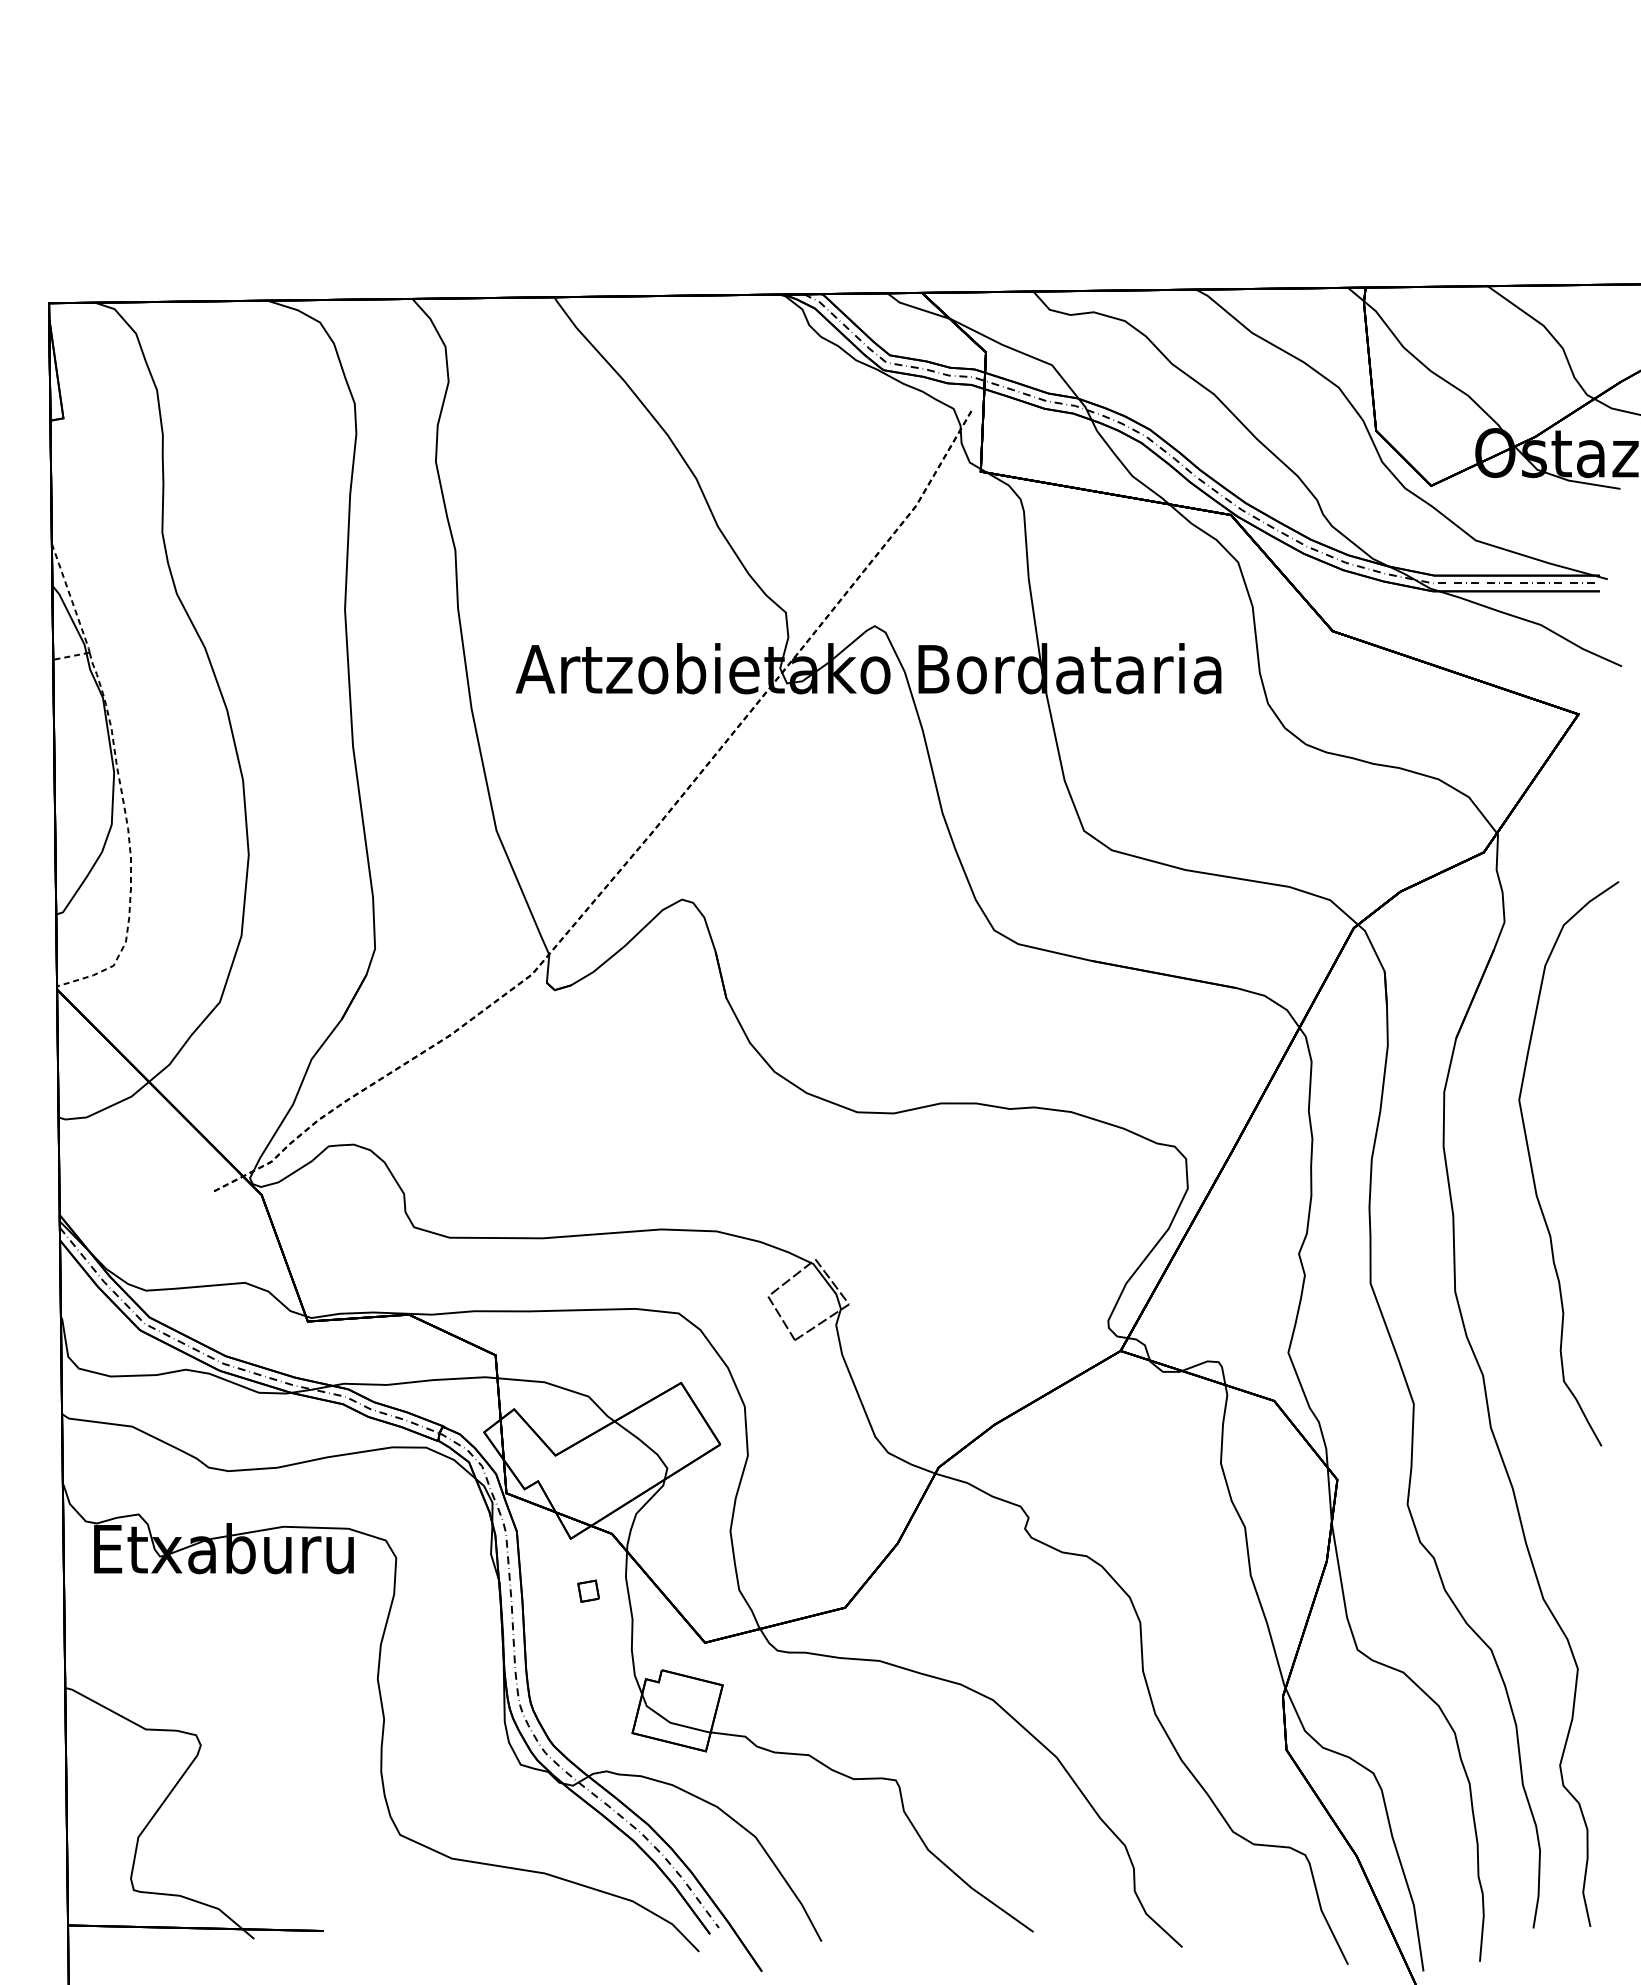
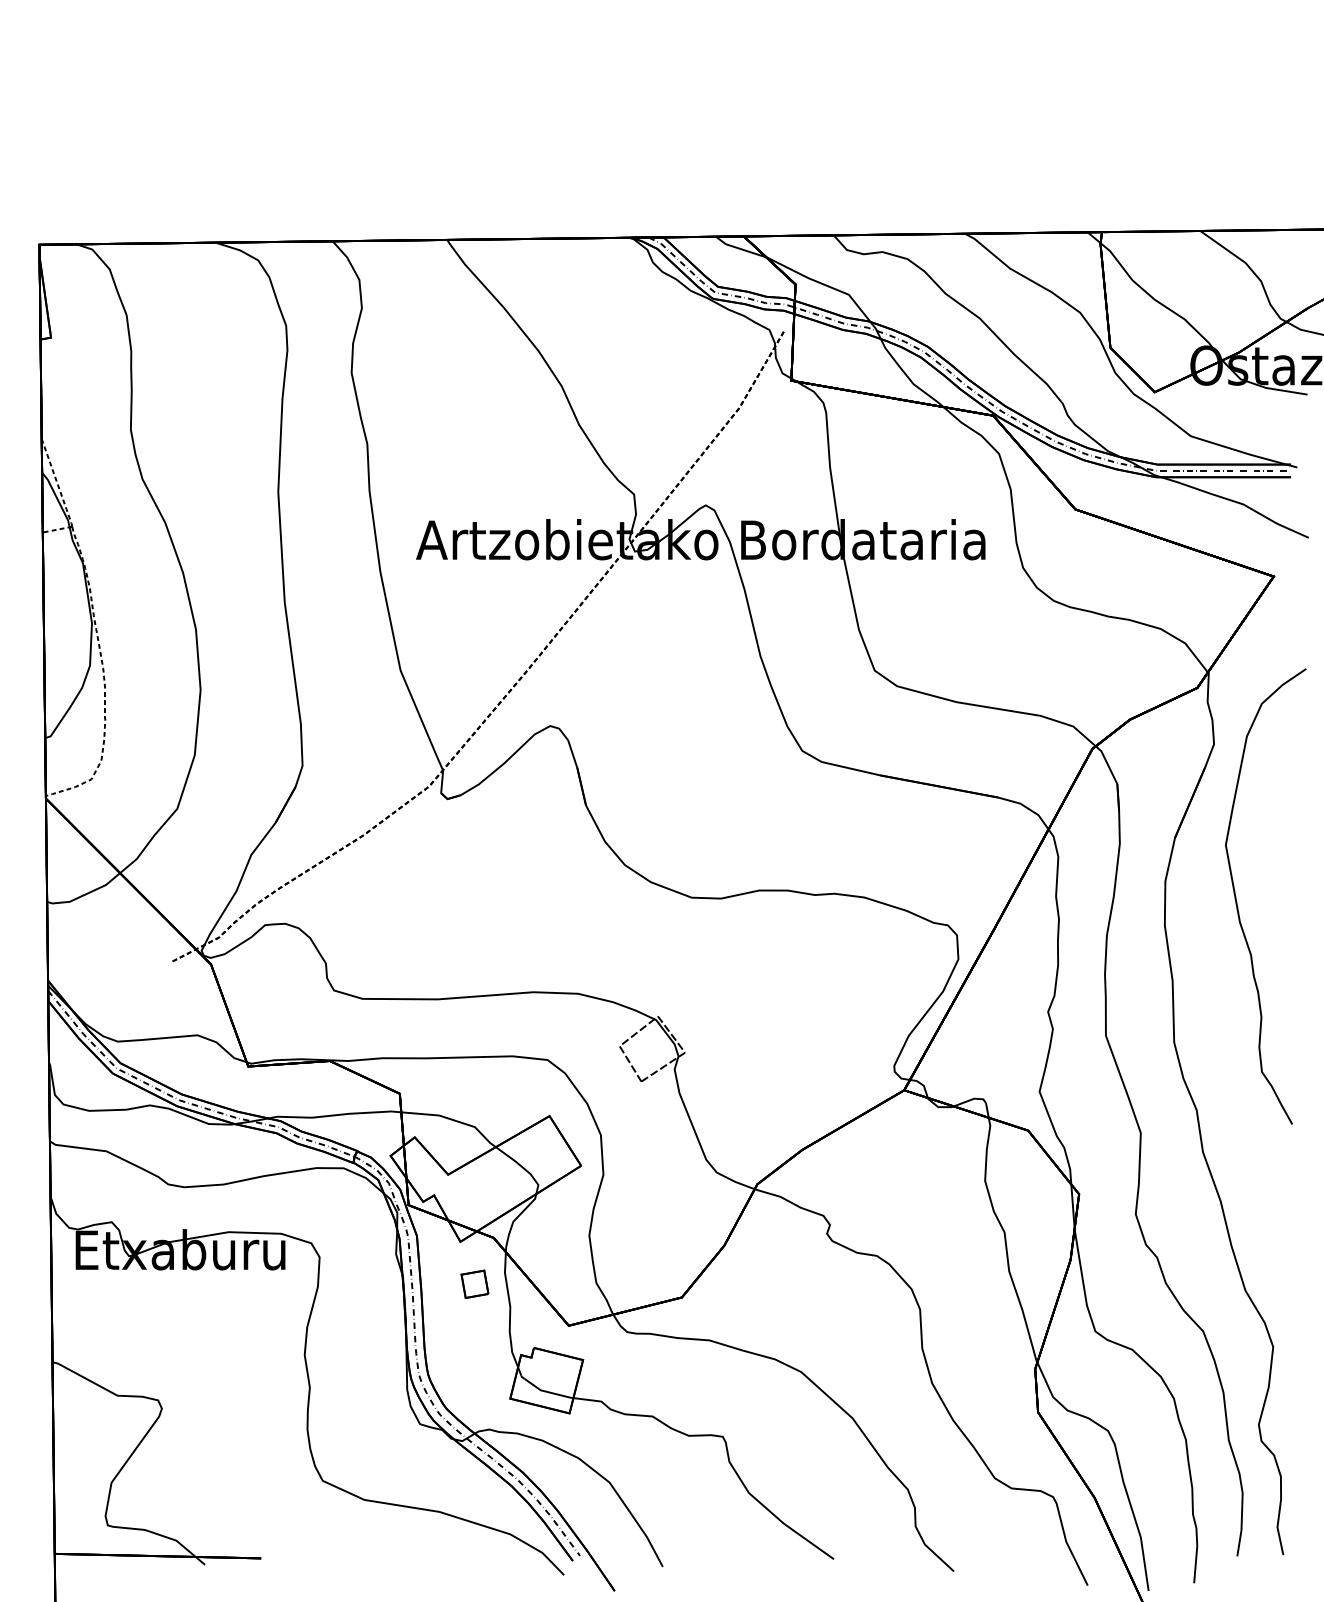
curve: (1533, 1171) -> (1237, 902), moved
part: (588, 1590) -> (474, 1283), size x1.6

